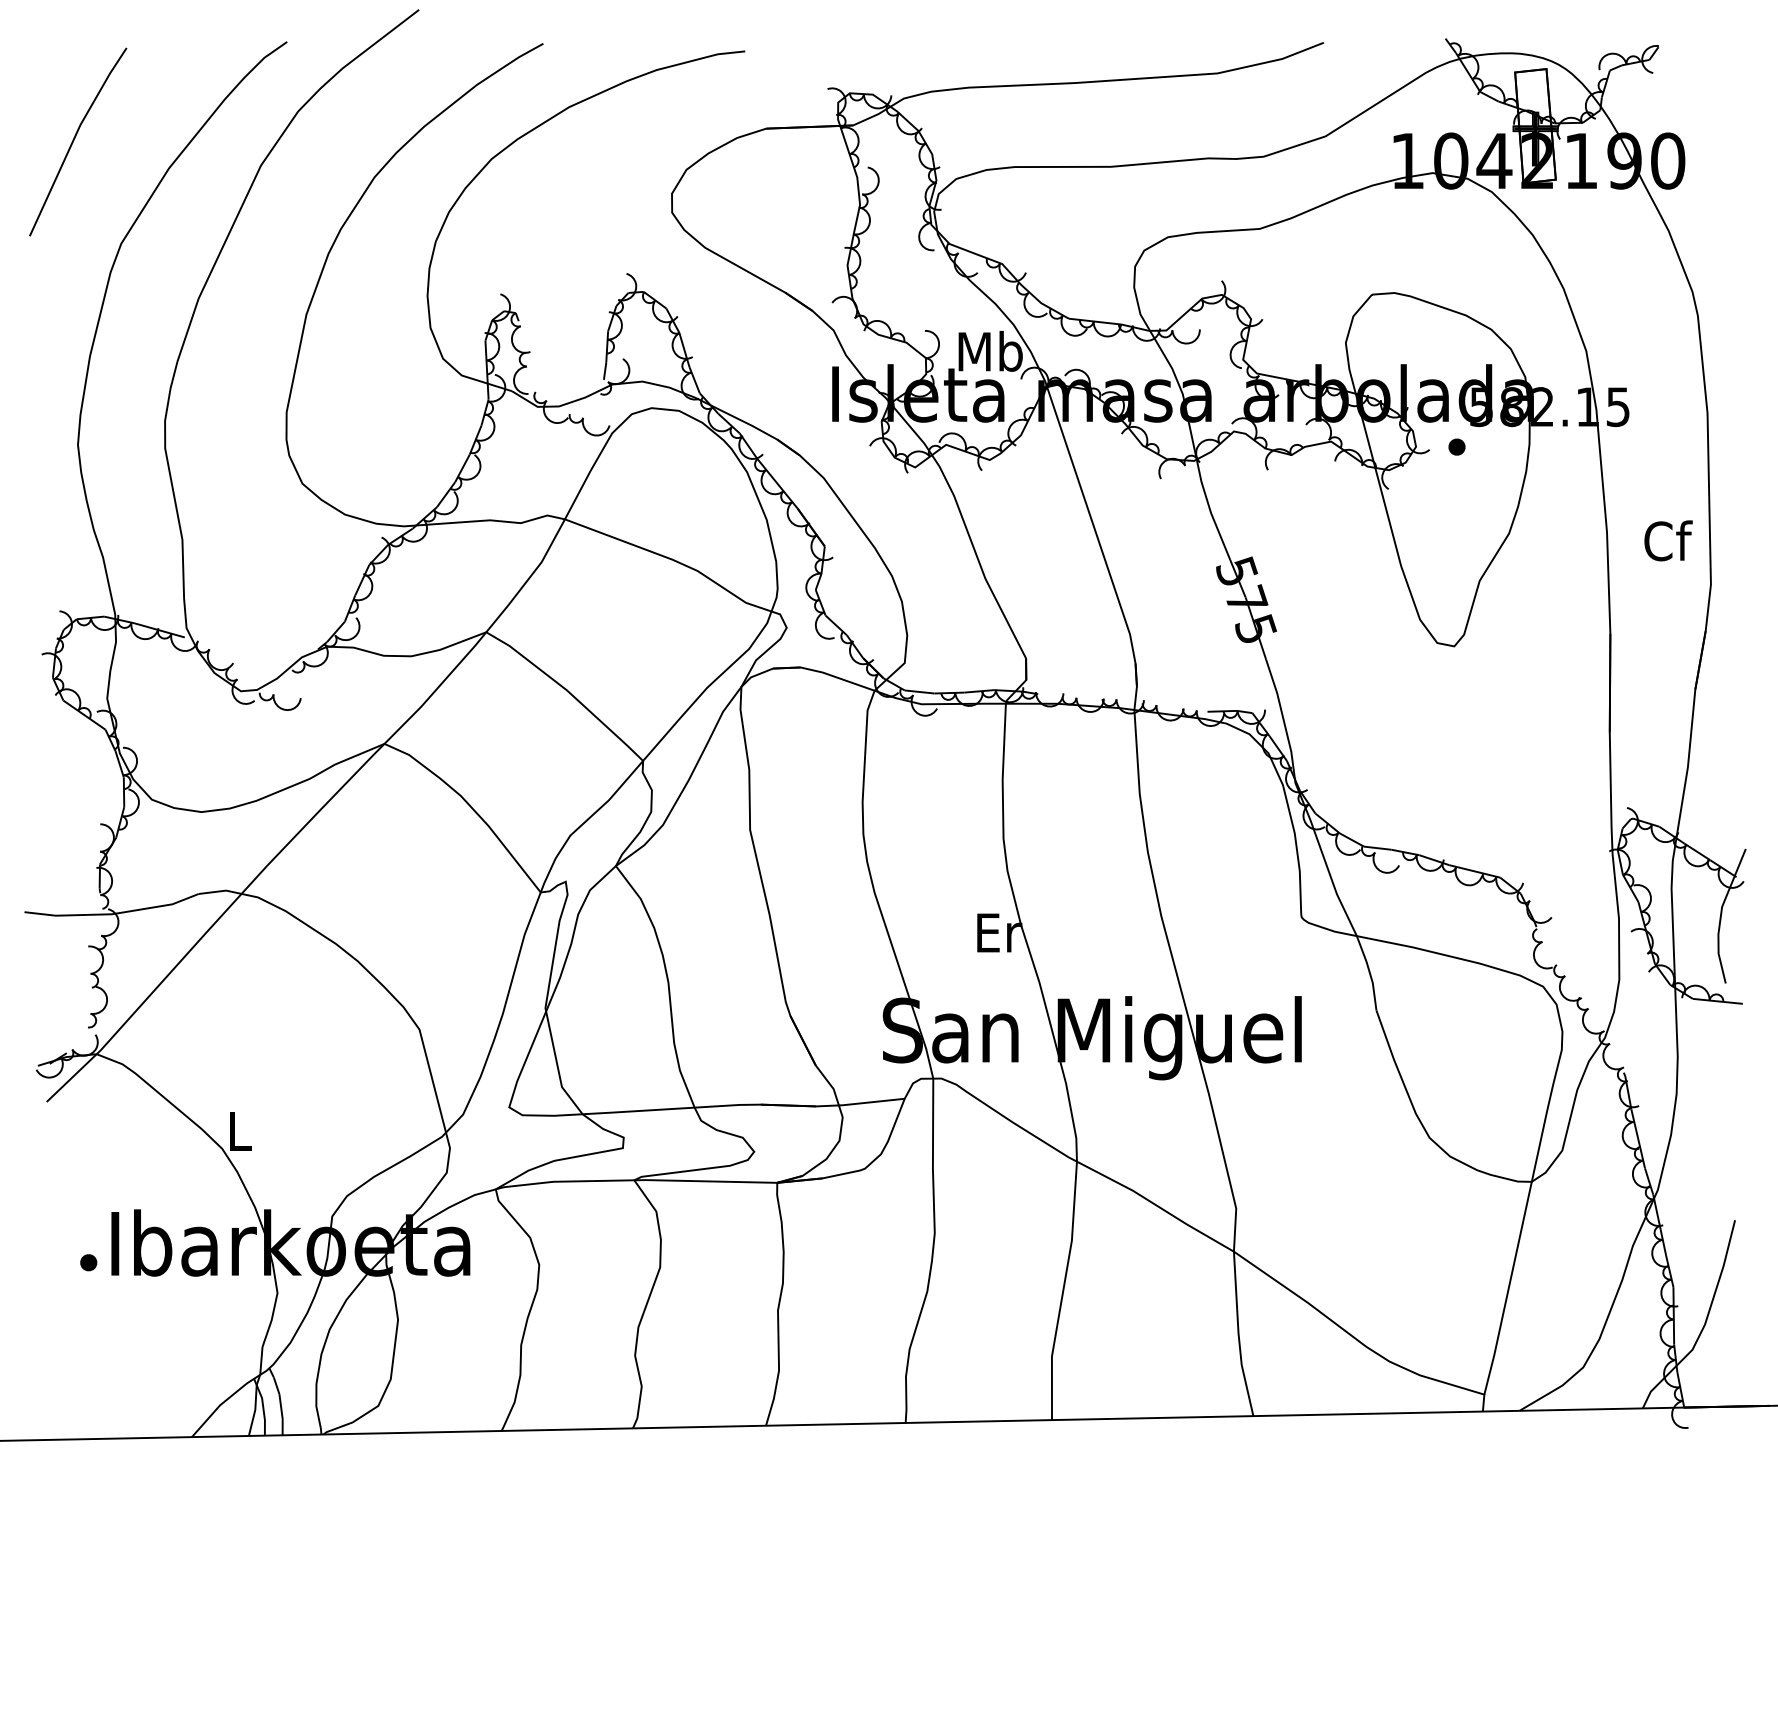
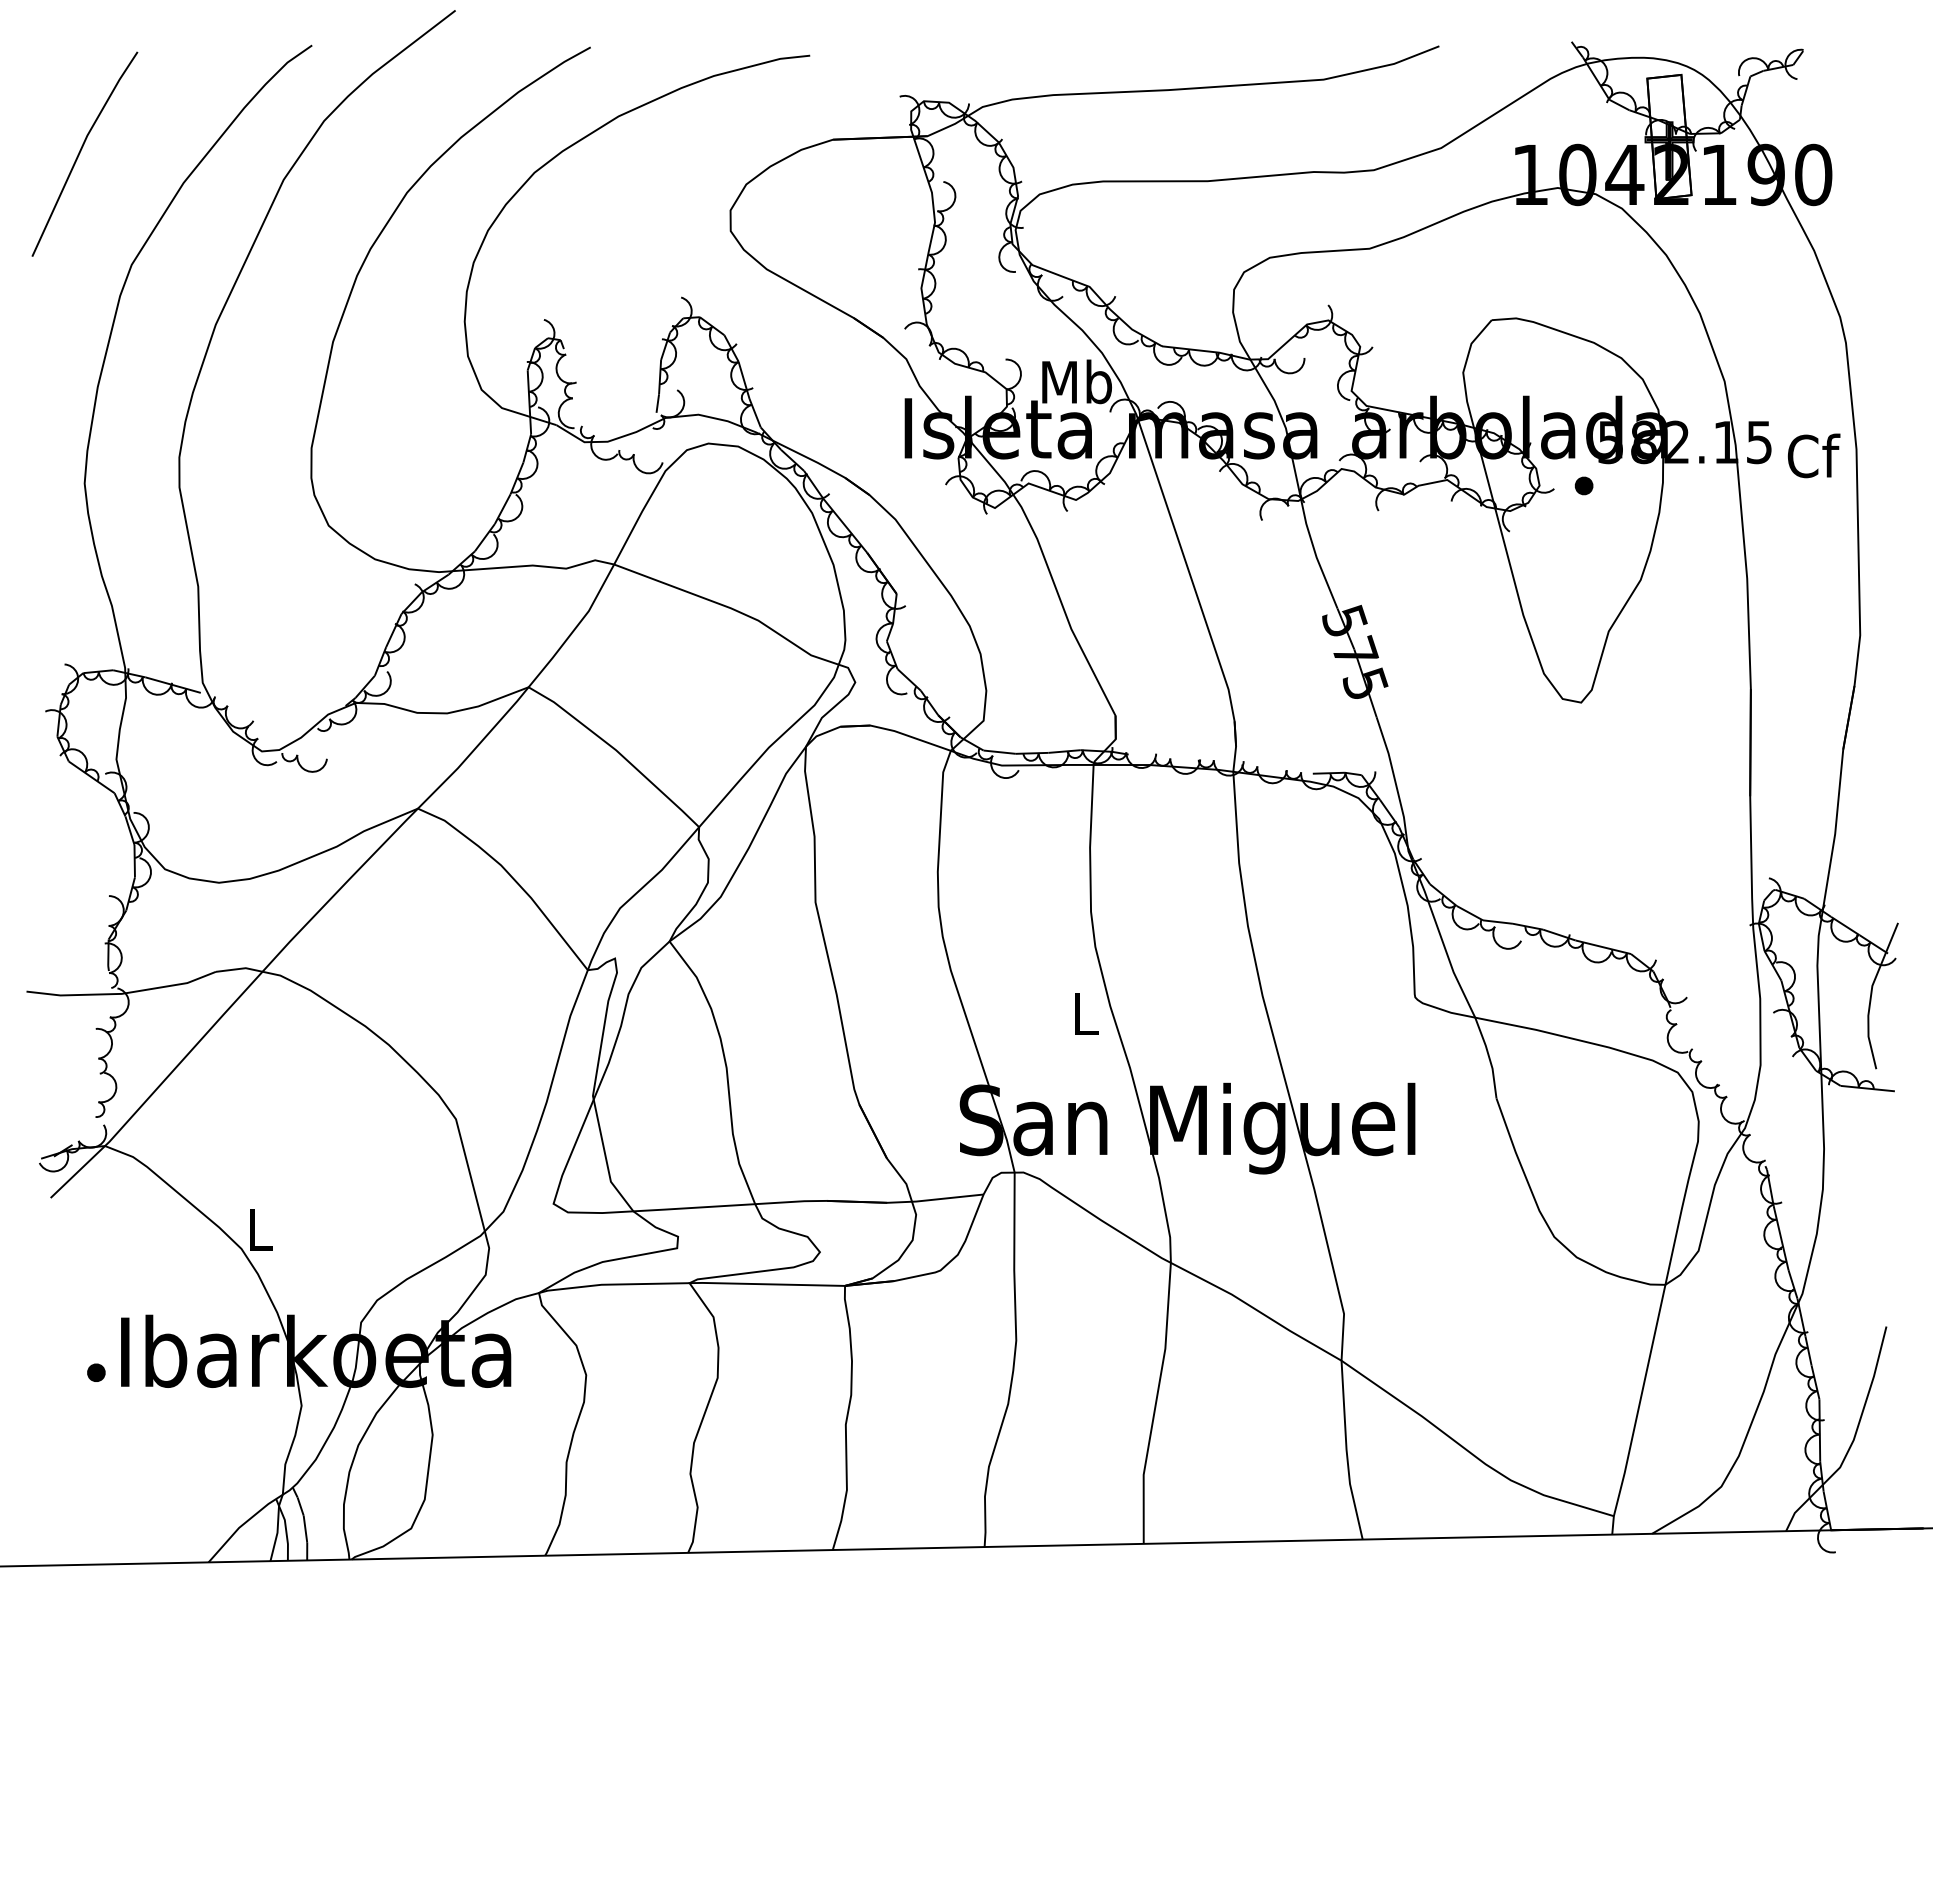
text: (1667, 540) -> (1813, 455), moved
text: (999, 933) -> (1086, 1014), Er -> L

